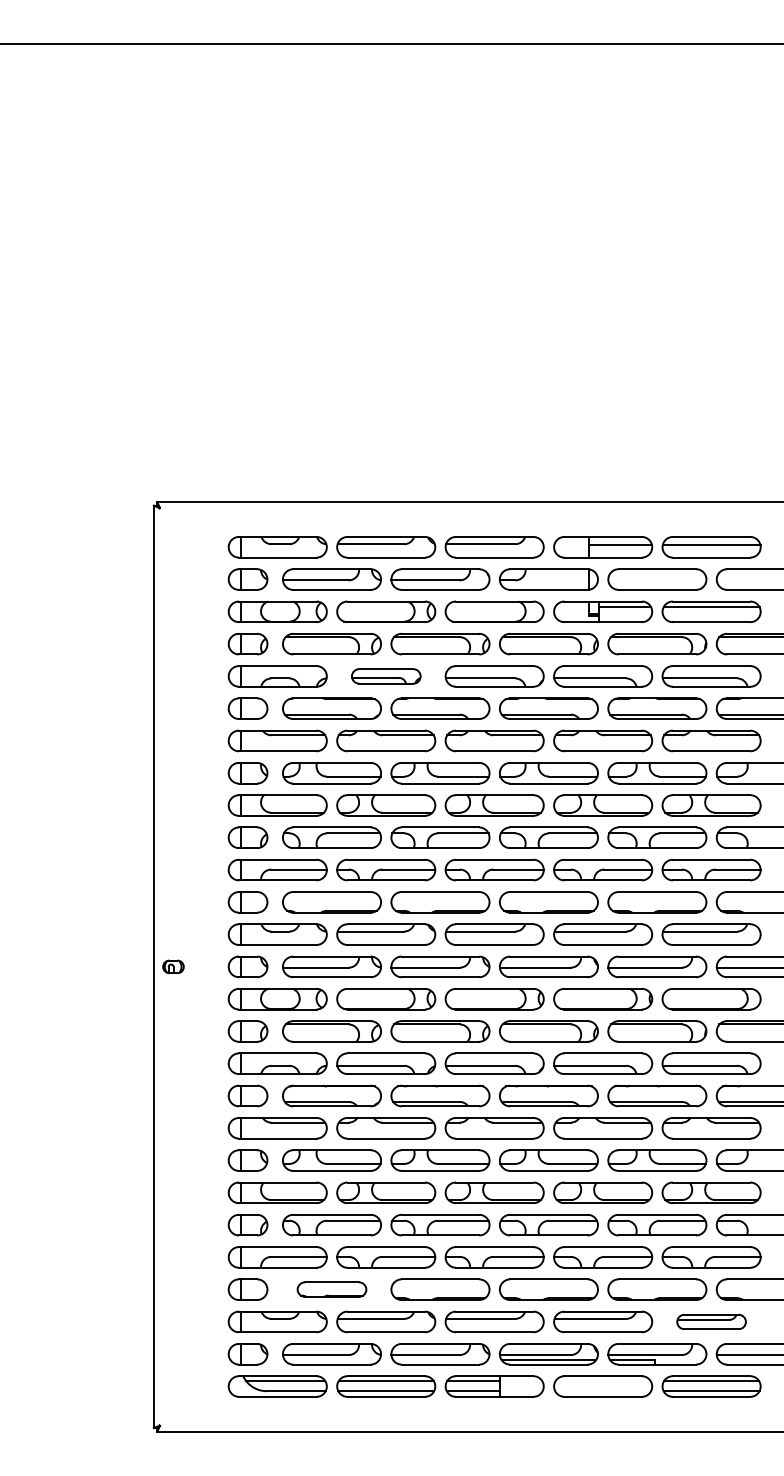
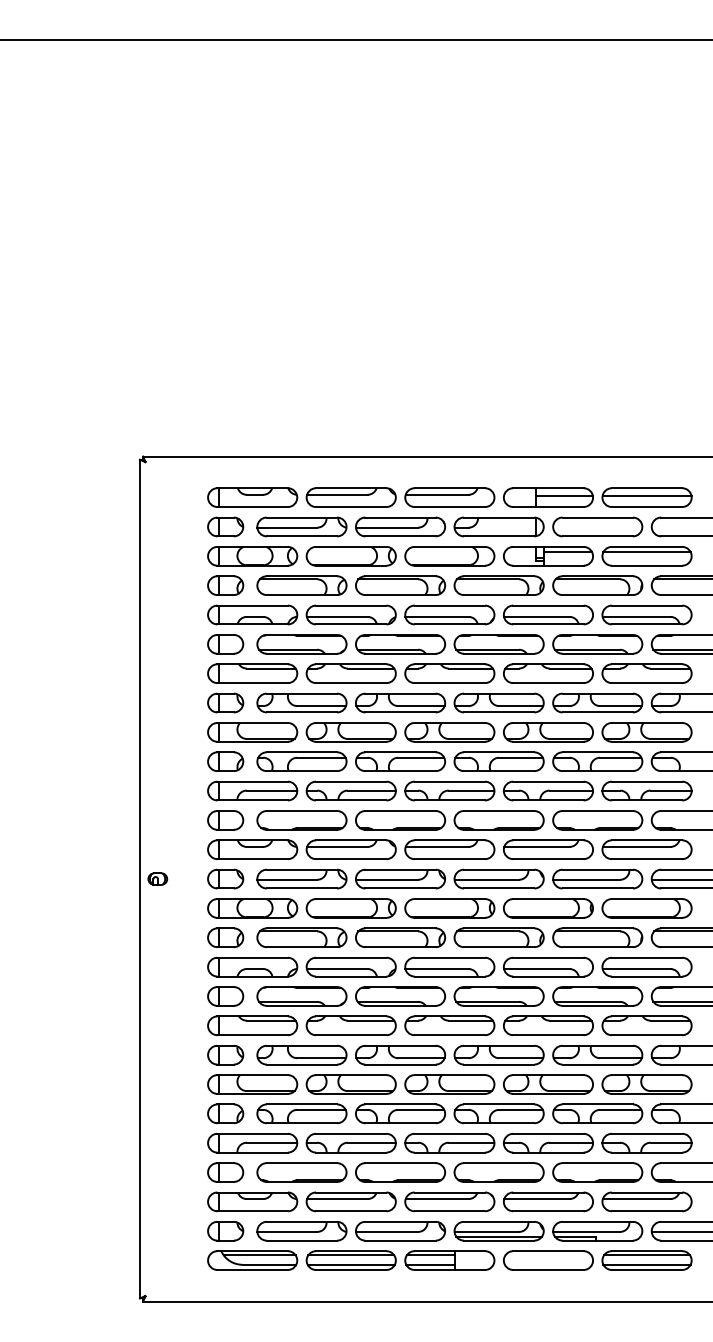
part: (386, 676) -> (351, 615), size x1.43
part: (331, 1289) -> (301, 1172), size x1.43
part: (711, 1321) -> (646, 1201), size x1.43

